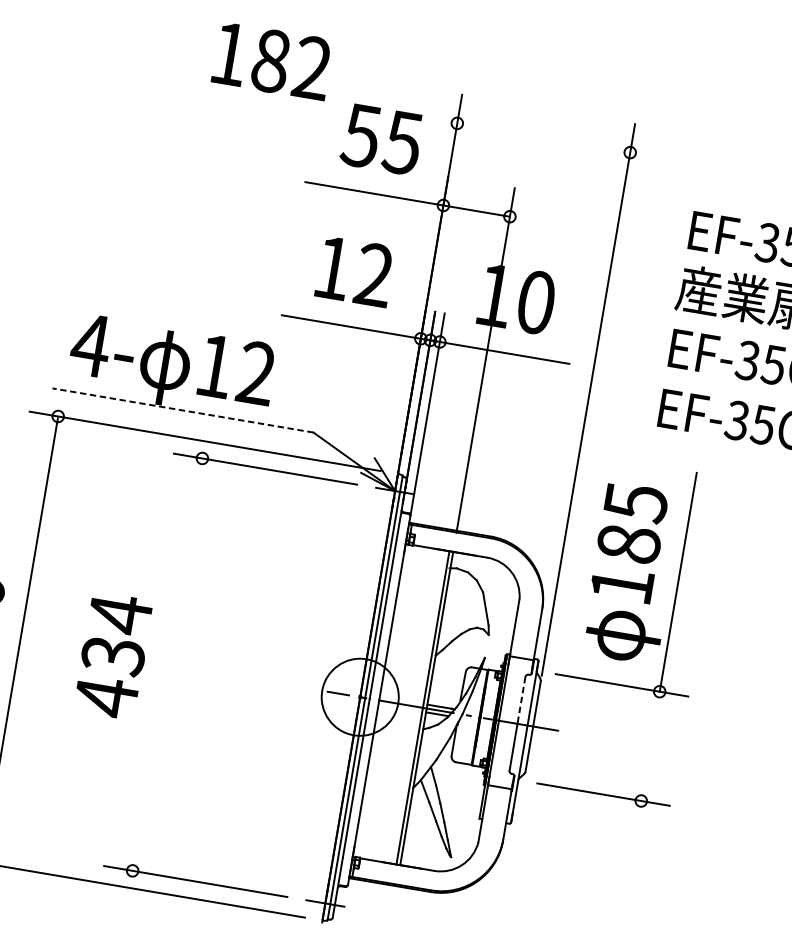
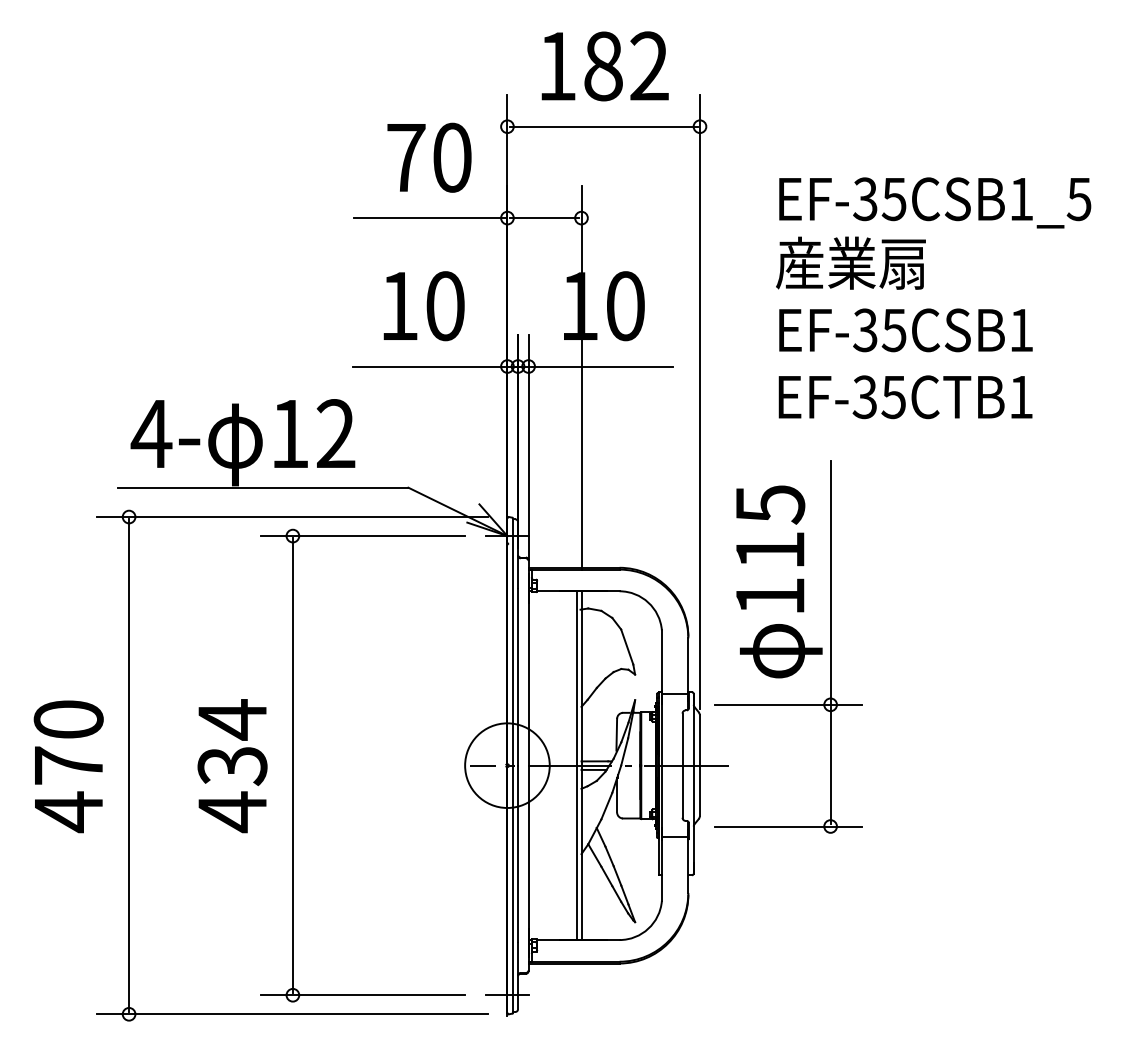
text: (271, 61) -> (604, 66), moved
line: (543, 137) -> (603, 126), added
text: (381, 139) -> (428, 157), 55 -> 70
text: (374, 275) -> (445, 306), 12 -> 10
line: (182, 410) -> (262, 487), dashed -> solid
text: (629, 543) -> (770, 550), 185 -> 115
line: (167, 664) -> (292, 765), added
line: (521, 701) -> (682, 740), dashed -> solid
line: (650, 746) -> (830, 765), added

